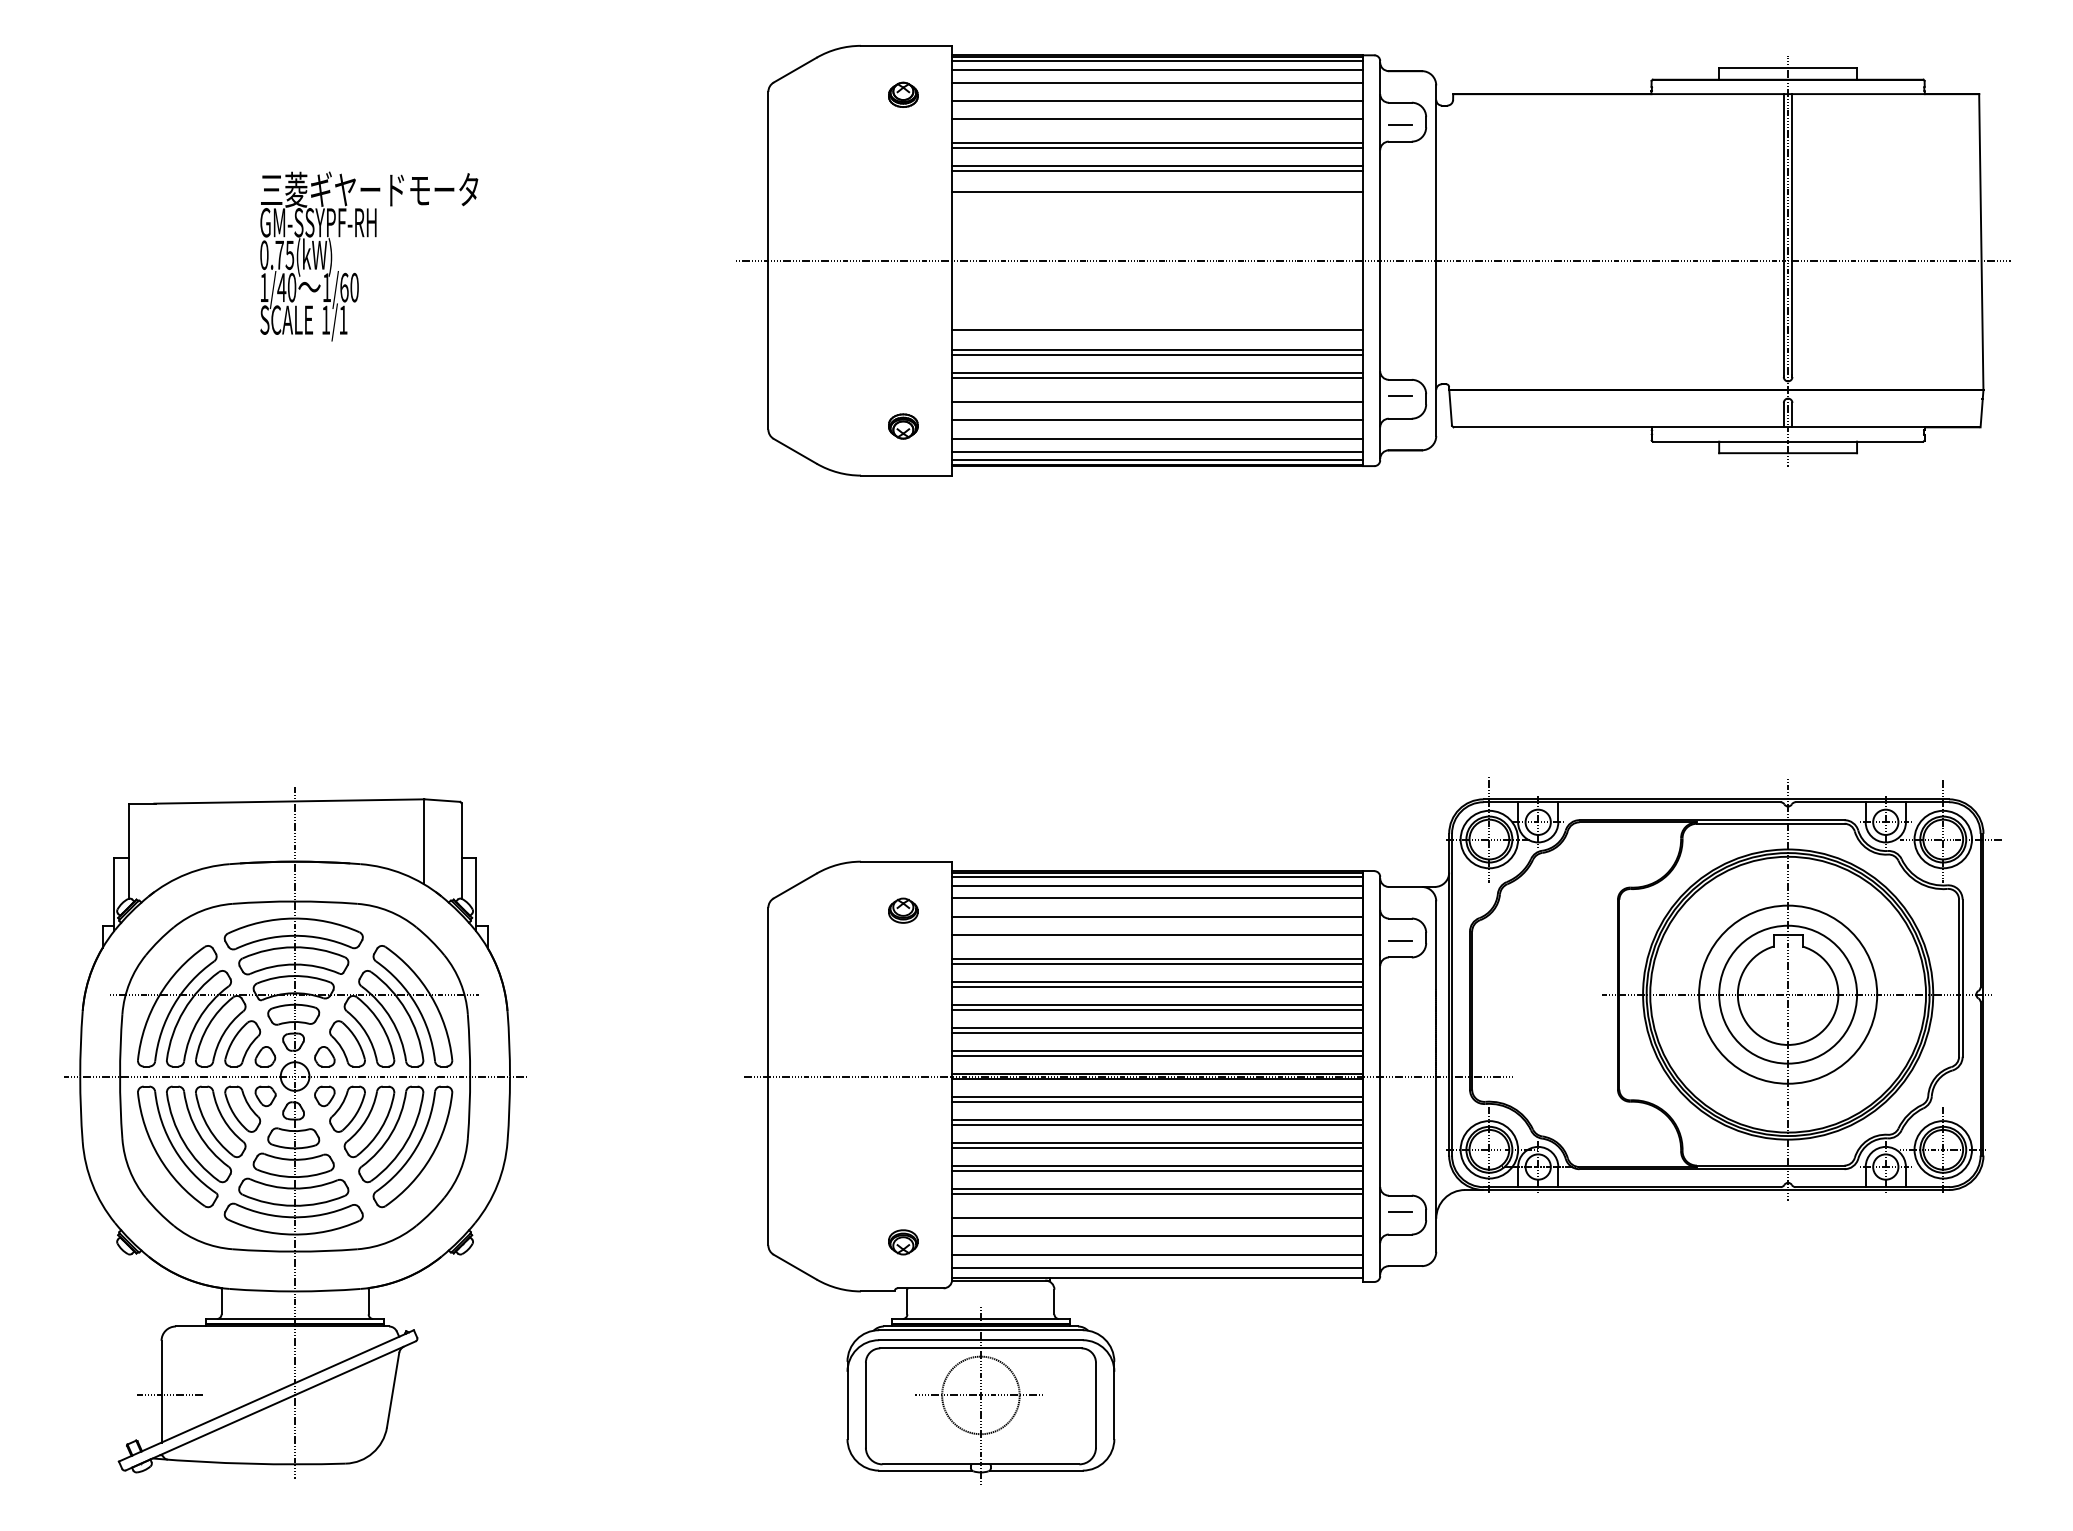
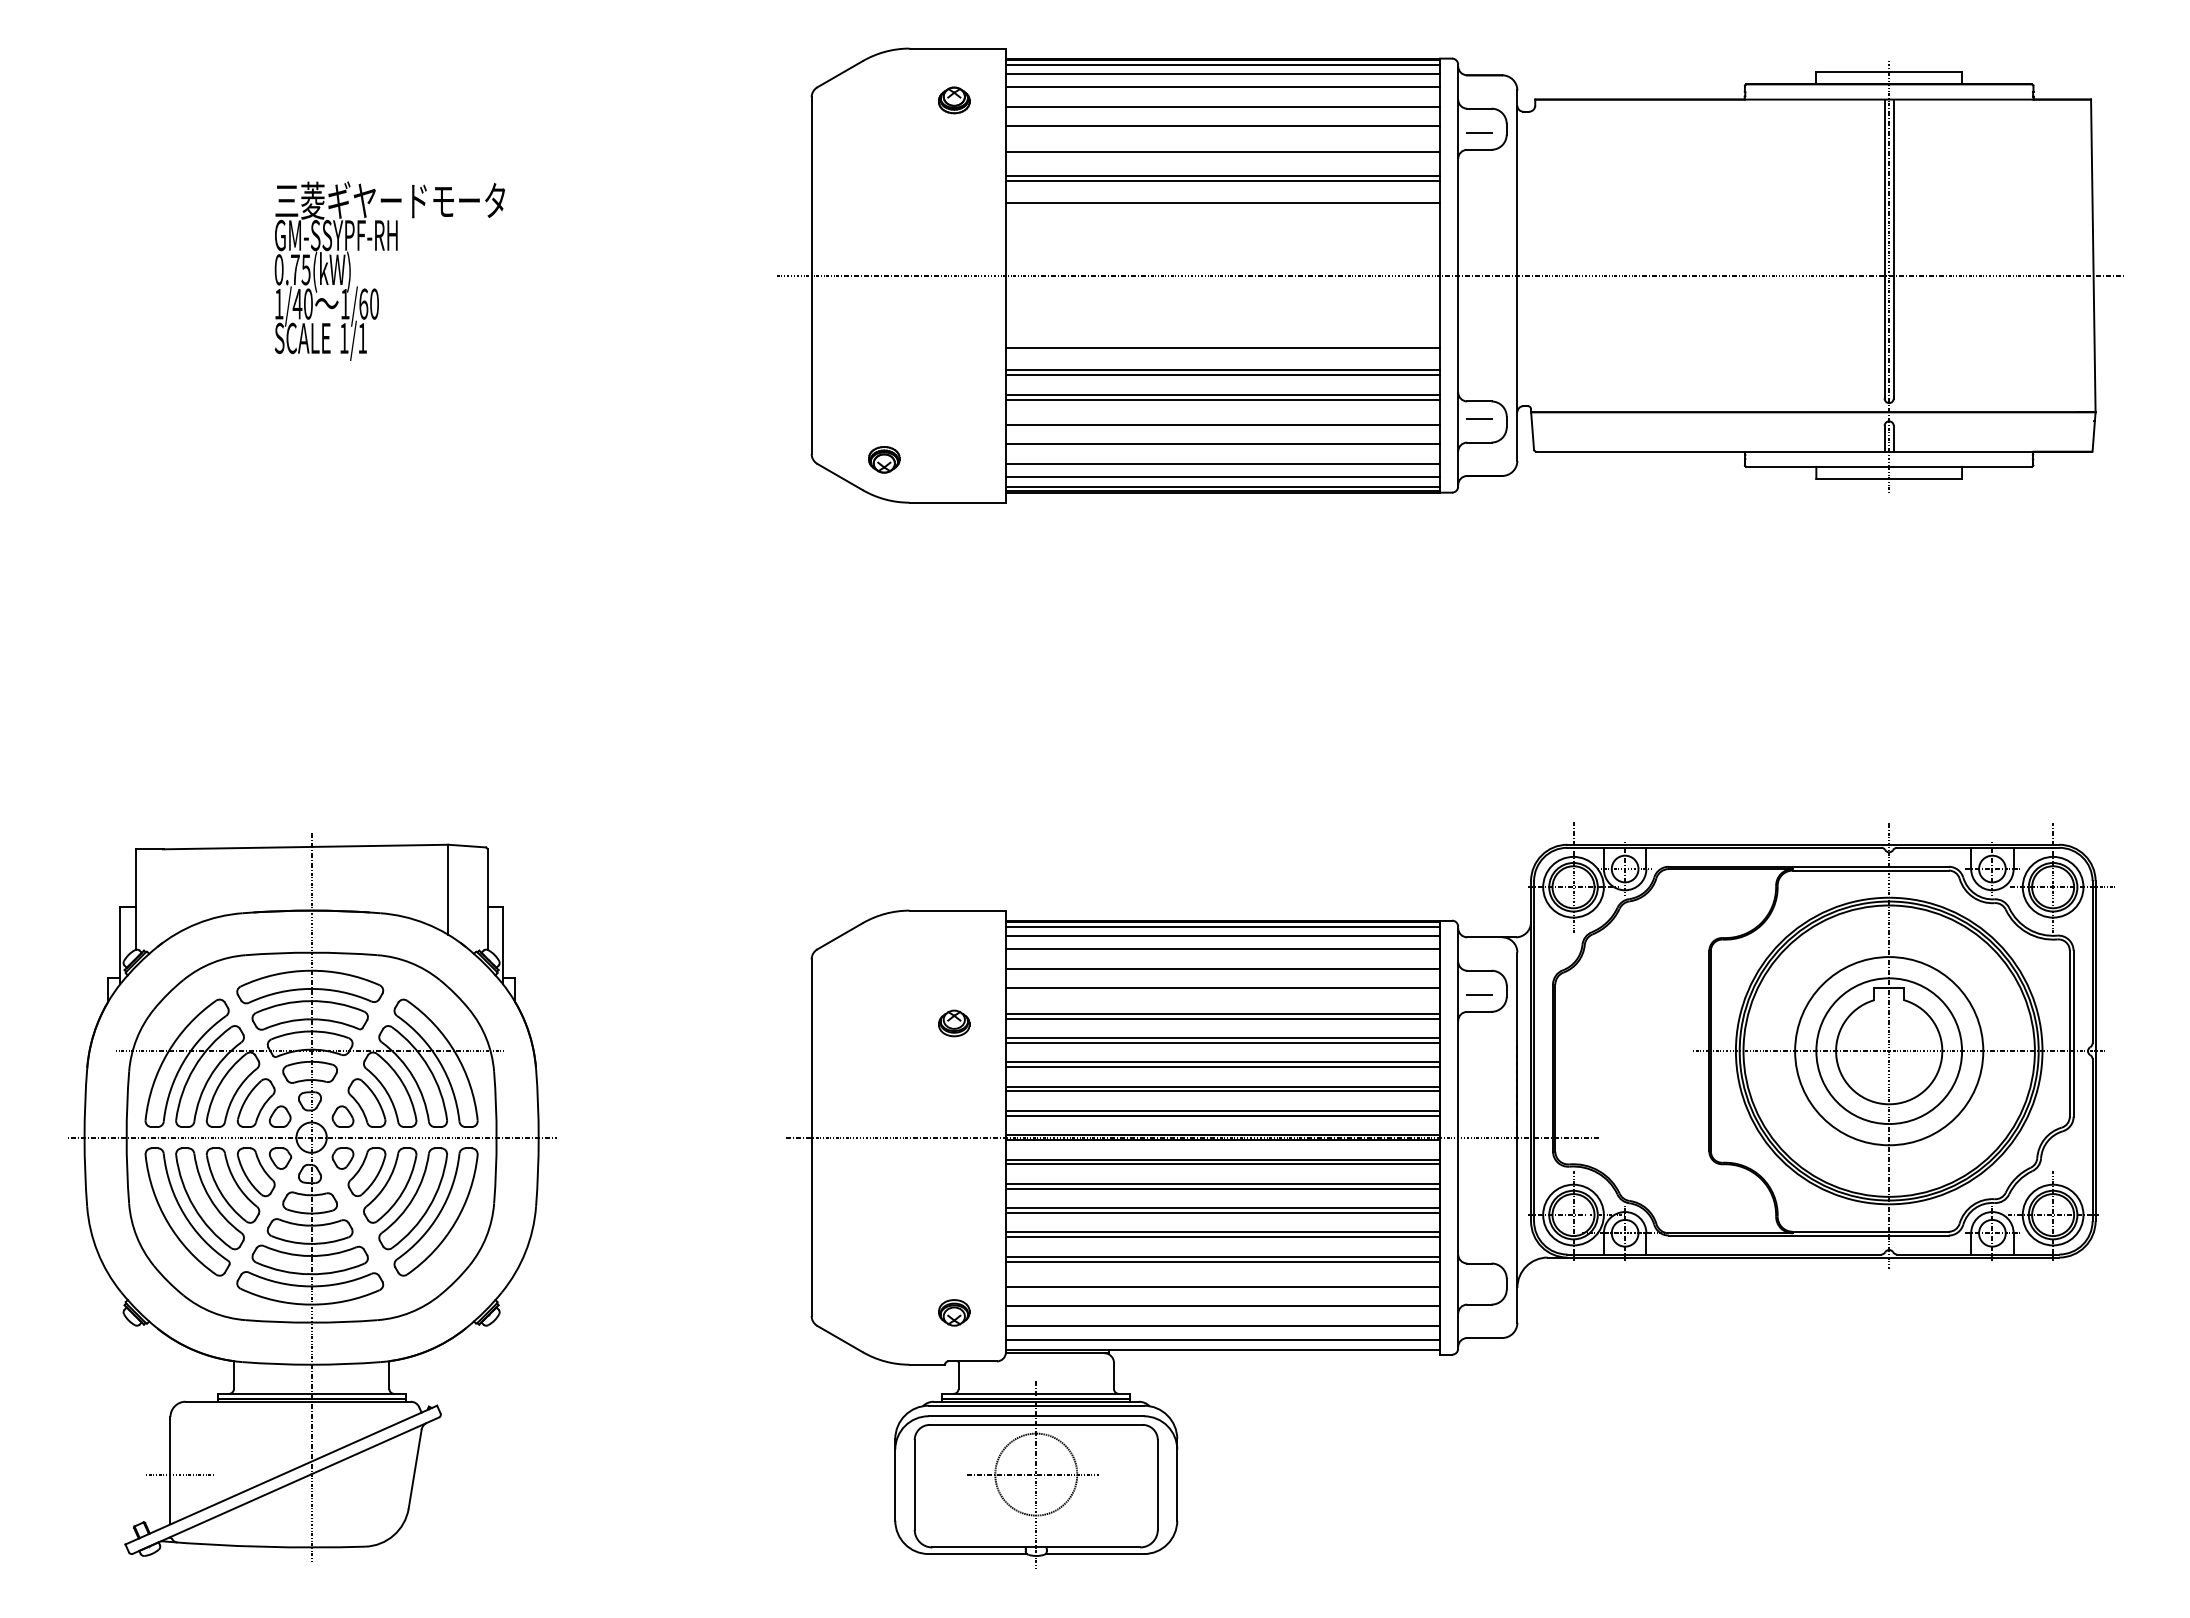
line: (1157, 147) -> (1222, 156), removed
part: (903, 426) -> (884, 459), moved
part: (903, 910) -> (954, 1023), moved
line: (1400, 1211) -> (1479, 1280), removed

